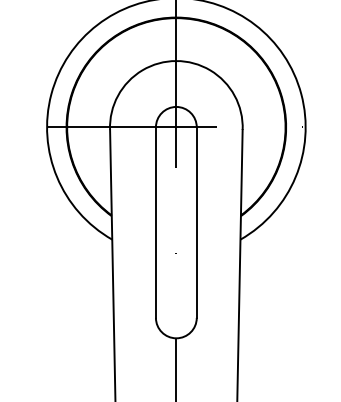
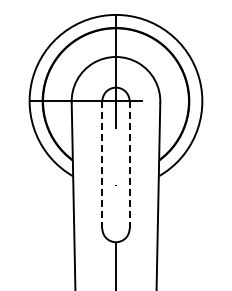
line: (156, 221) -> (102, 164), solid -> dashed
line: (196, 221) -> (129, 164), solid -> dashed

